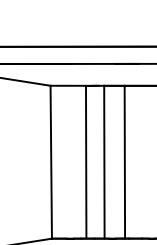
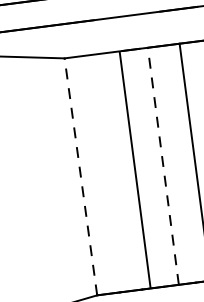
line: (51, 161) -> (81, 175), solid -> dashed
line: (104, 161) -> (163, 165), solid -> dashed

